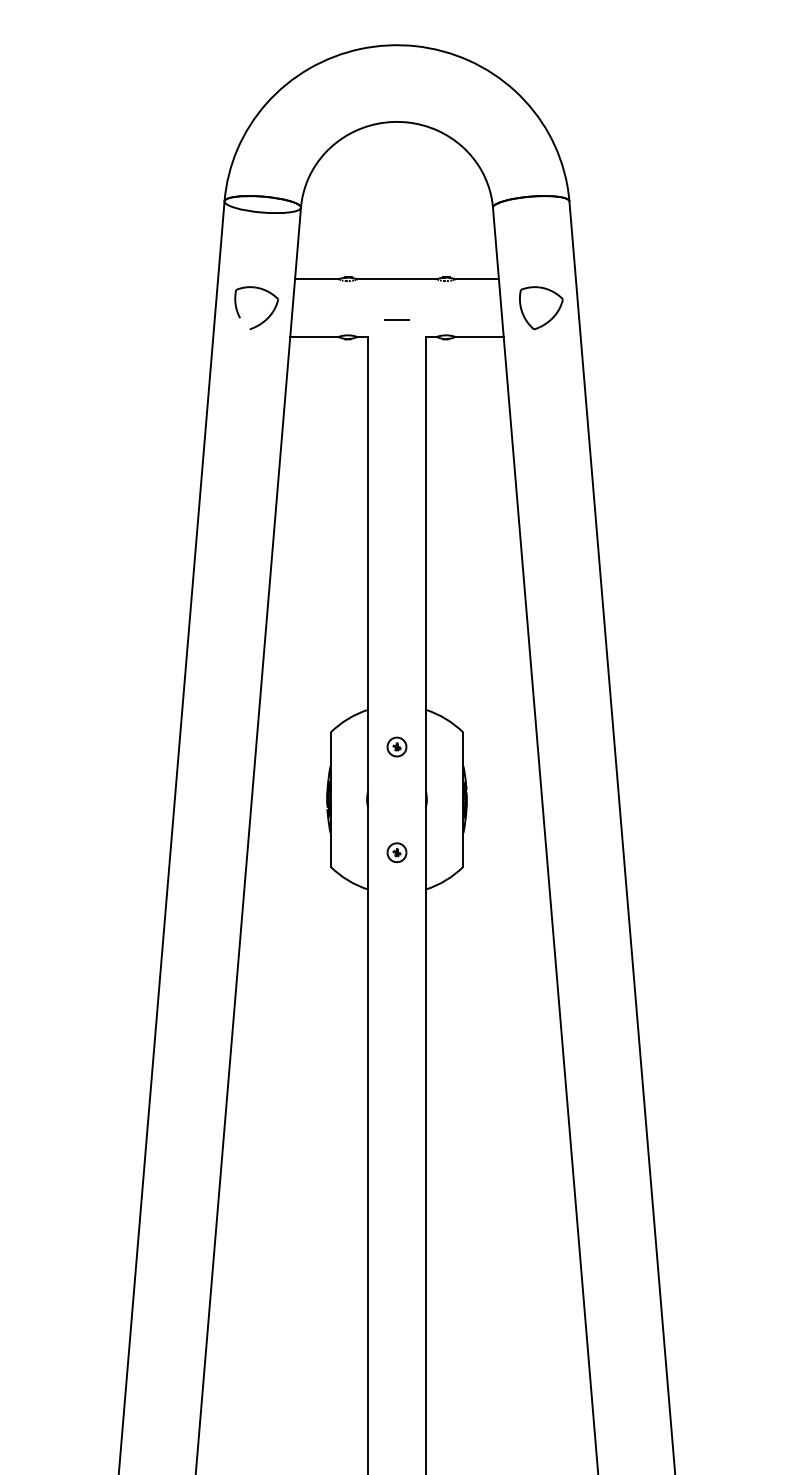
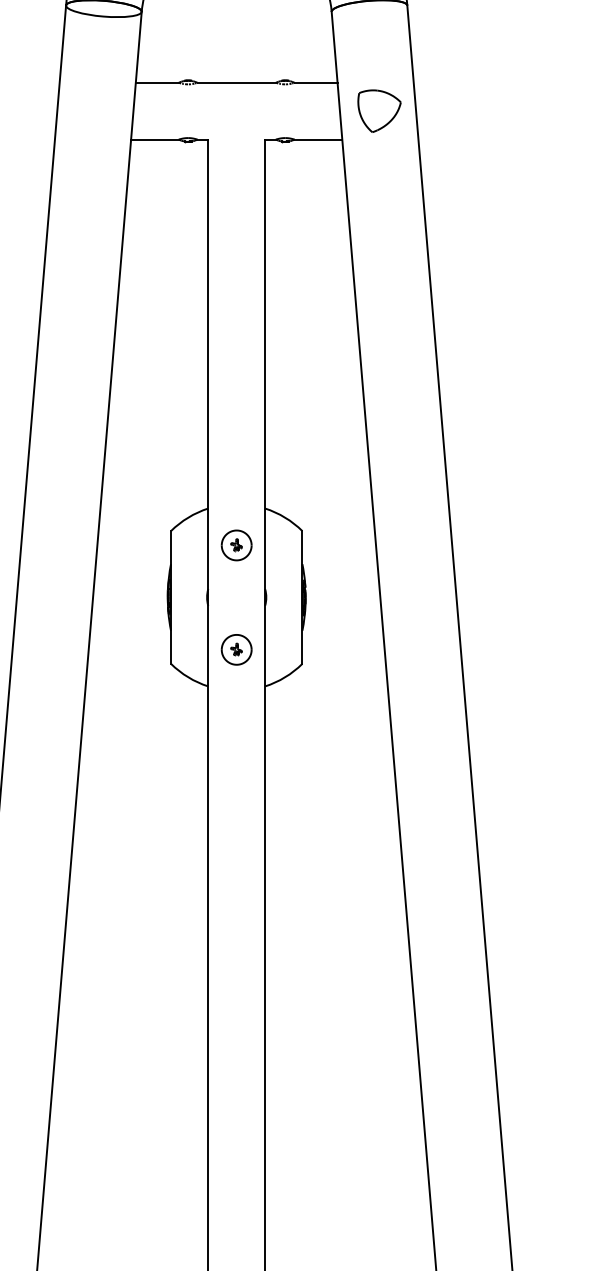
part: (263, 320) -> (104, 123), removed
line: (396, 320) -> (236, 123), removed
part: (396, 746) -> (236, 544), size x1.6
part: (396, 852) -> (236, 649), size x1.6

